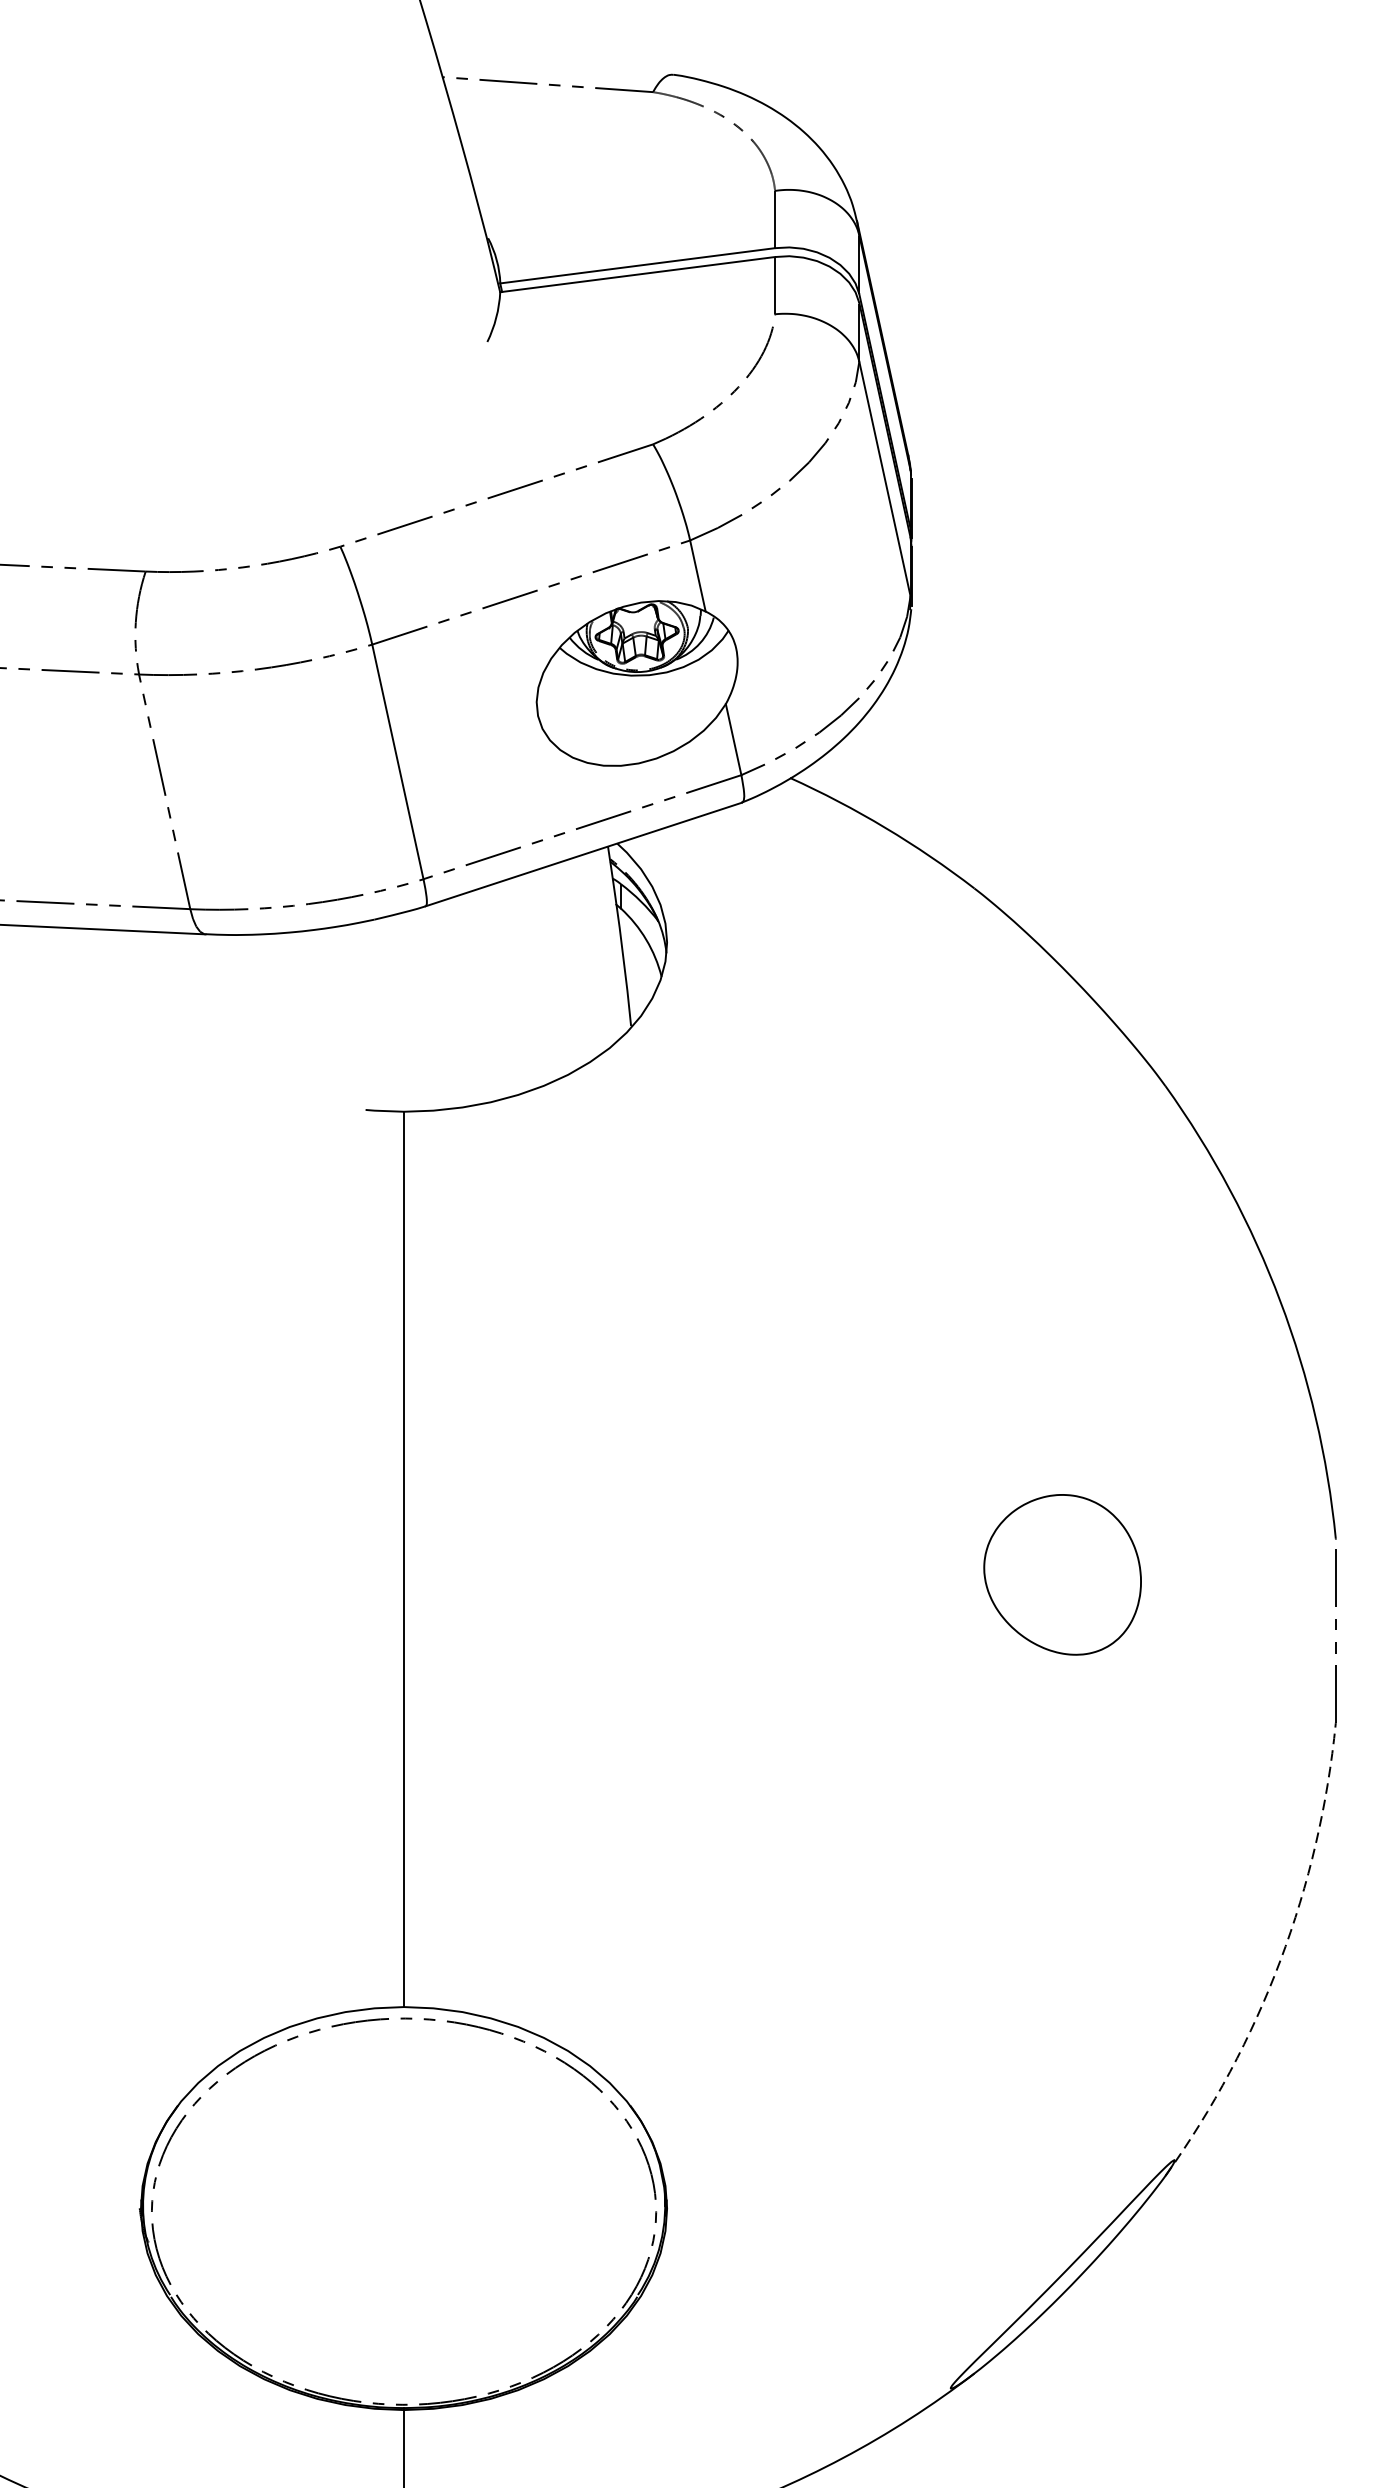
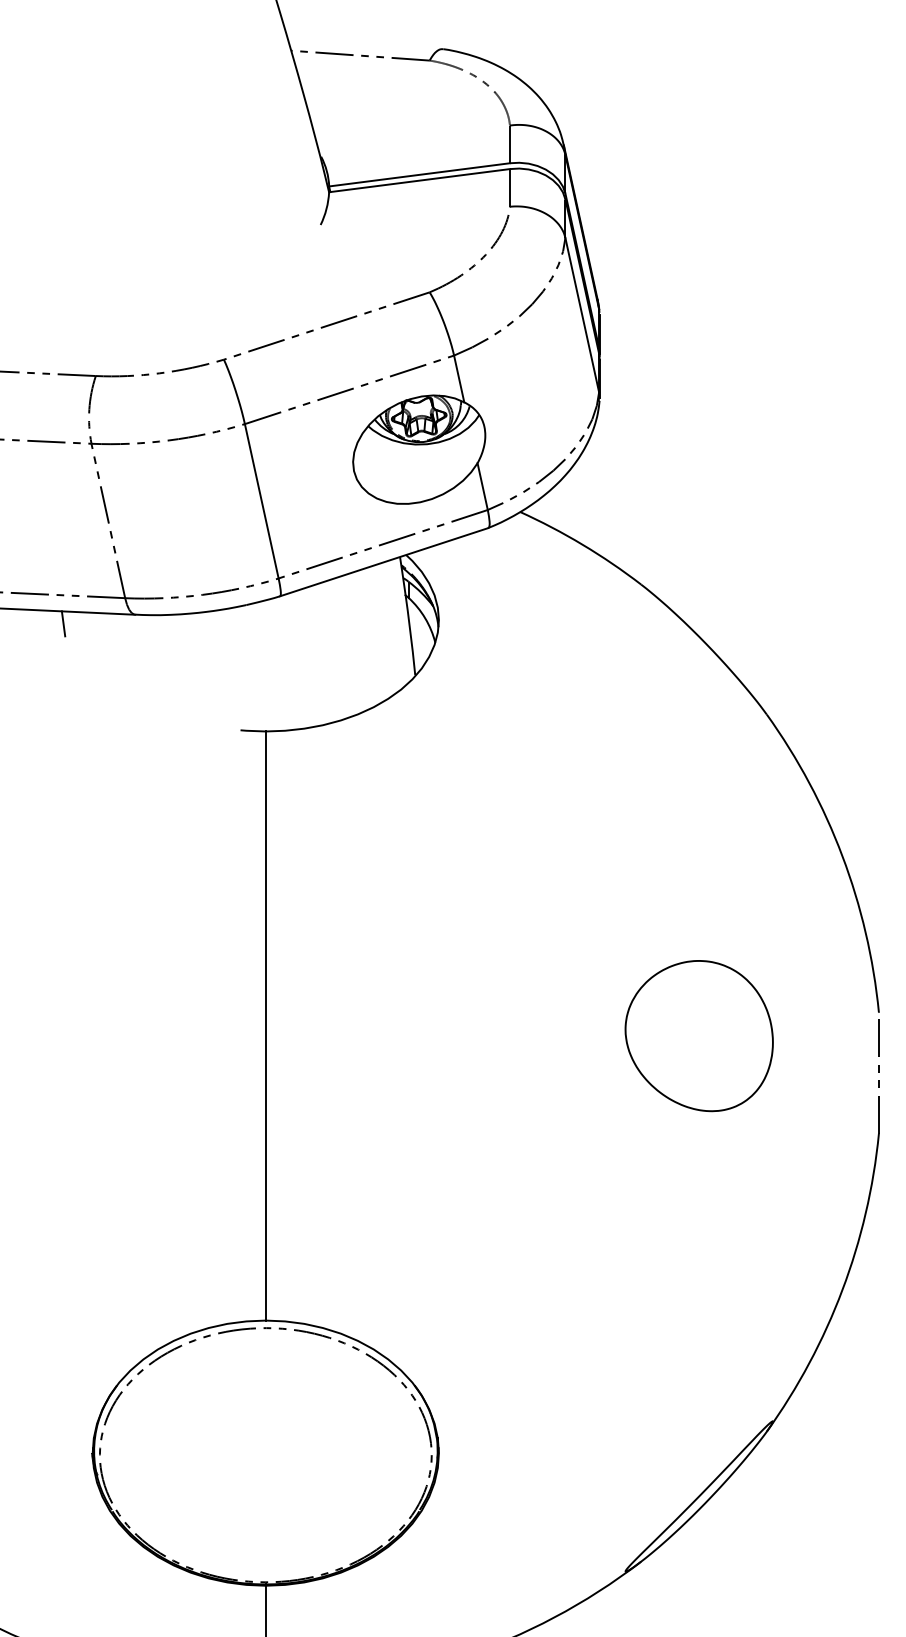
line: (96, 947) -> (63, 623), added
part: (1061, 1575) -> (698, 1036), size x1.43
arc: (1280, 1961) -> (842, 1290), dashed -> solid

